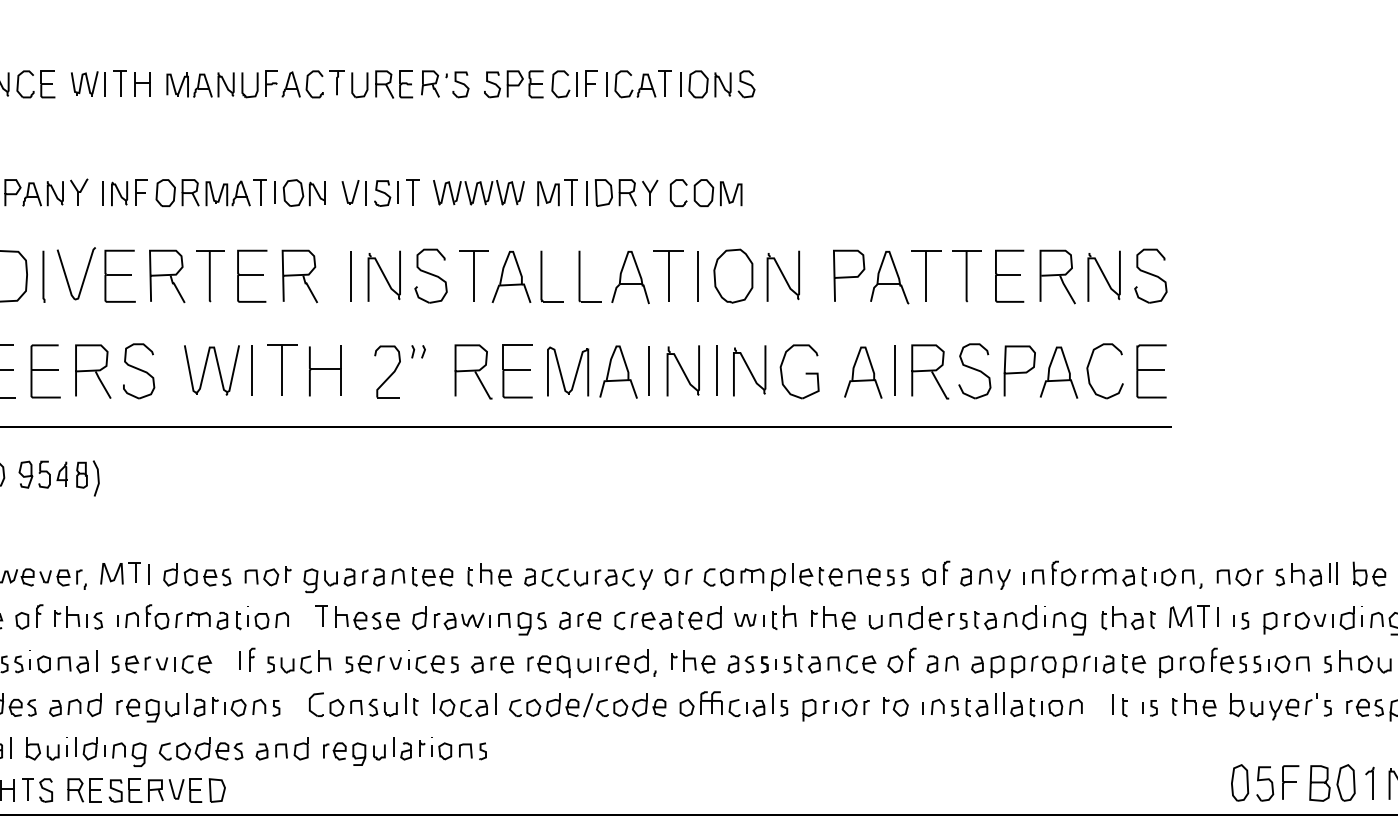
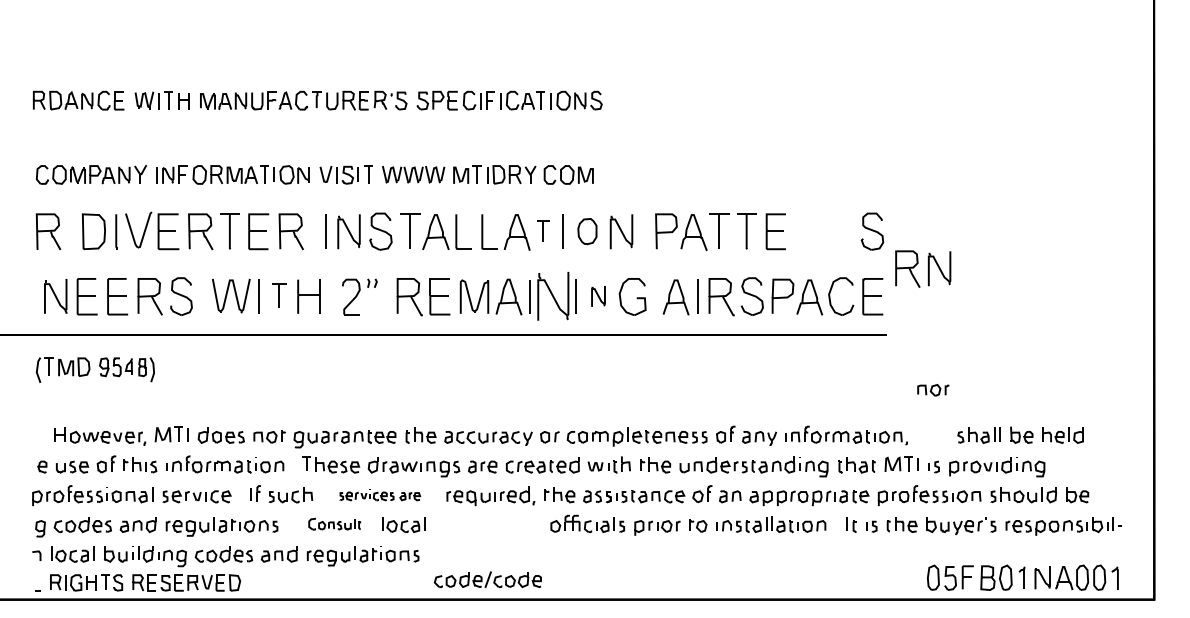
part: (669, 274) -> (543, 230), size x0.6
part: (733, 275) -> (587, 231), size x0.7
part: (1080, 275) -> (923, 268), moved
part: (282, 369) -> (279, 295), size x0.7
part: (682, 371) -> (552, 296), size x1.4
part: (749, 371) -> (598, 296), size x0.6
part: (1240, 577) -> (933, 390), moved
part: (430, 662) -> (380, 495), size x0.7
part: (363, 703) -> (334, 523), size x0.7
part: (587, 704) -> (487, 579), moved

